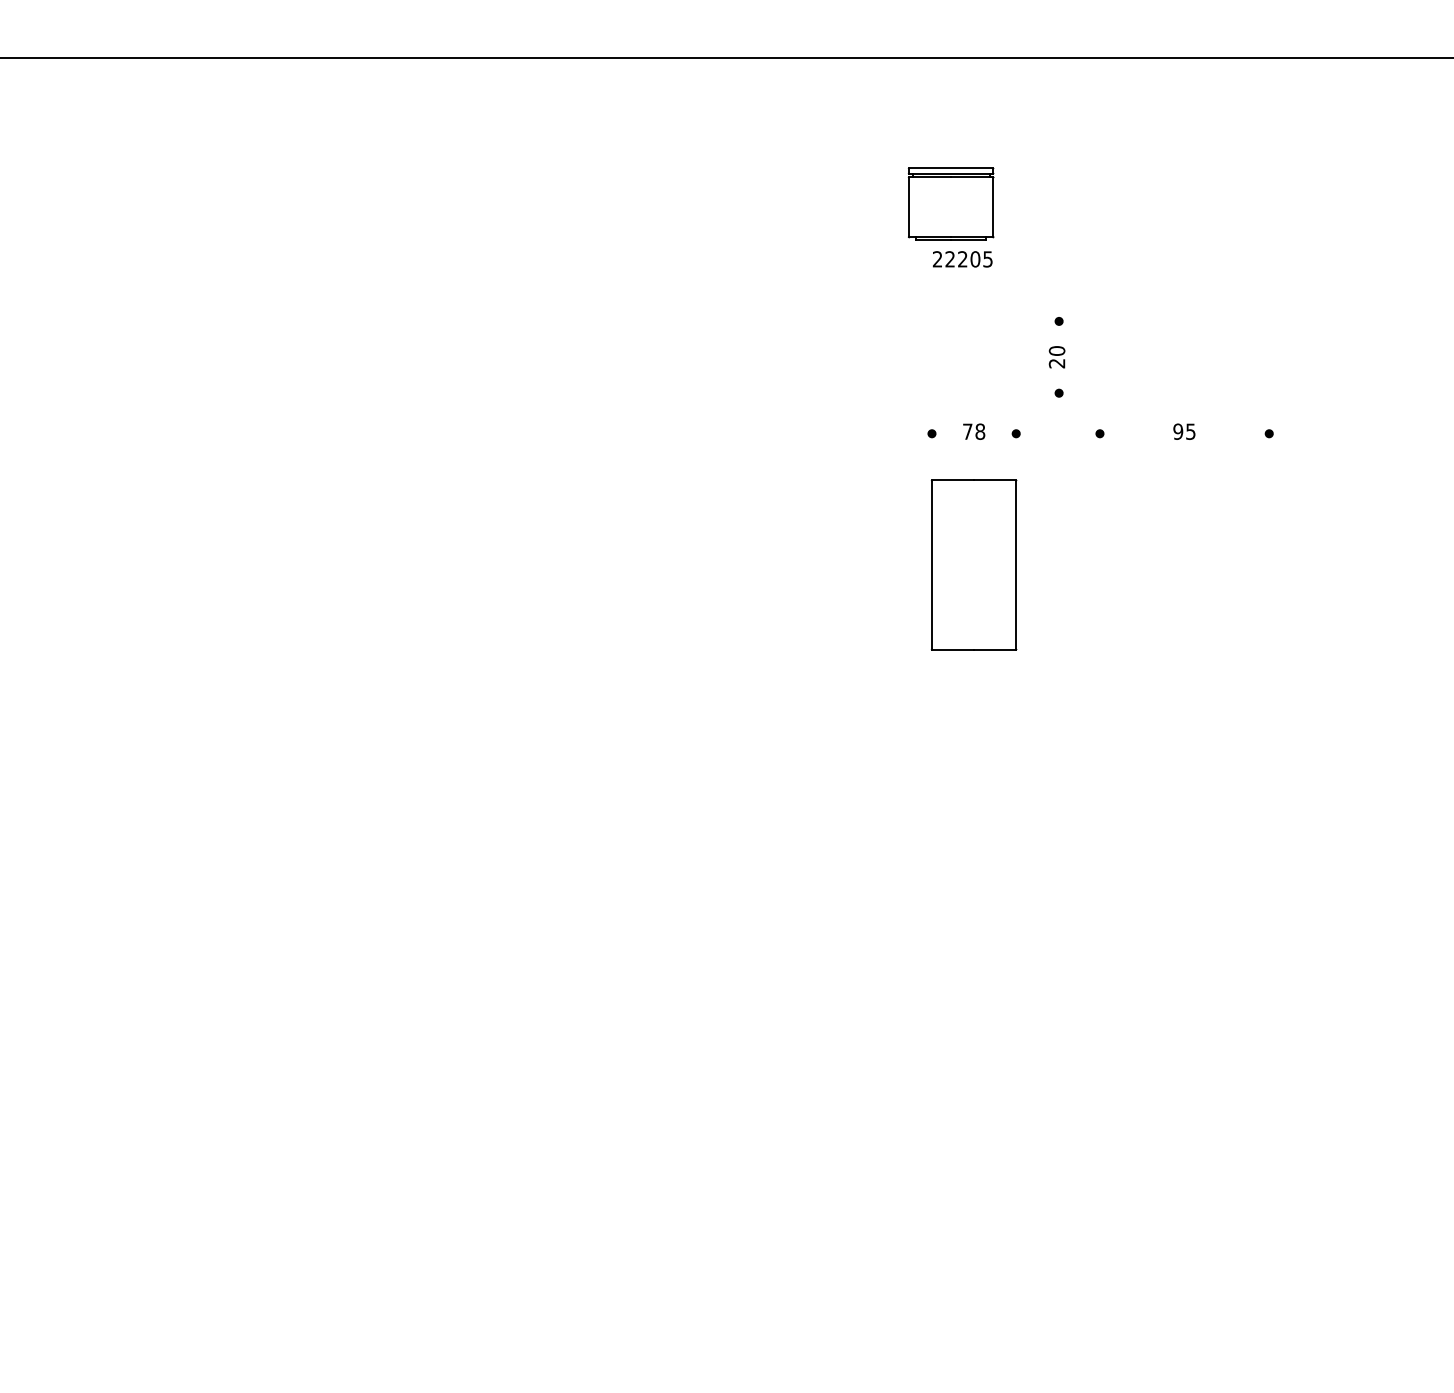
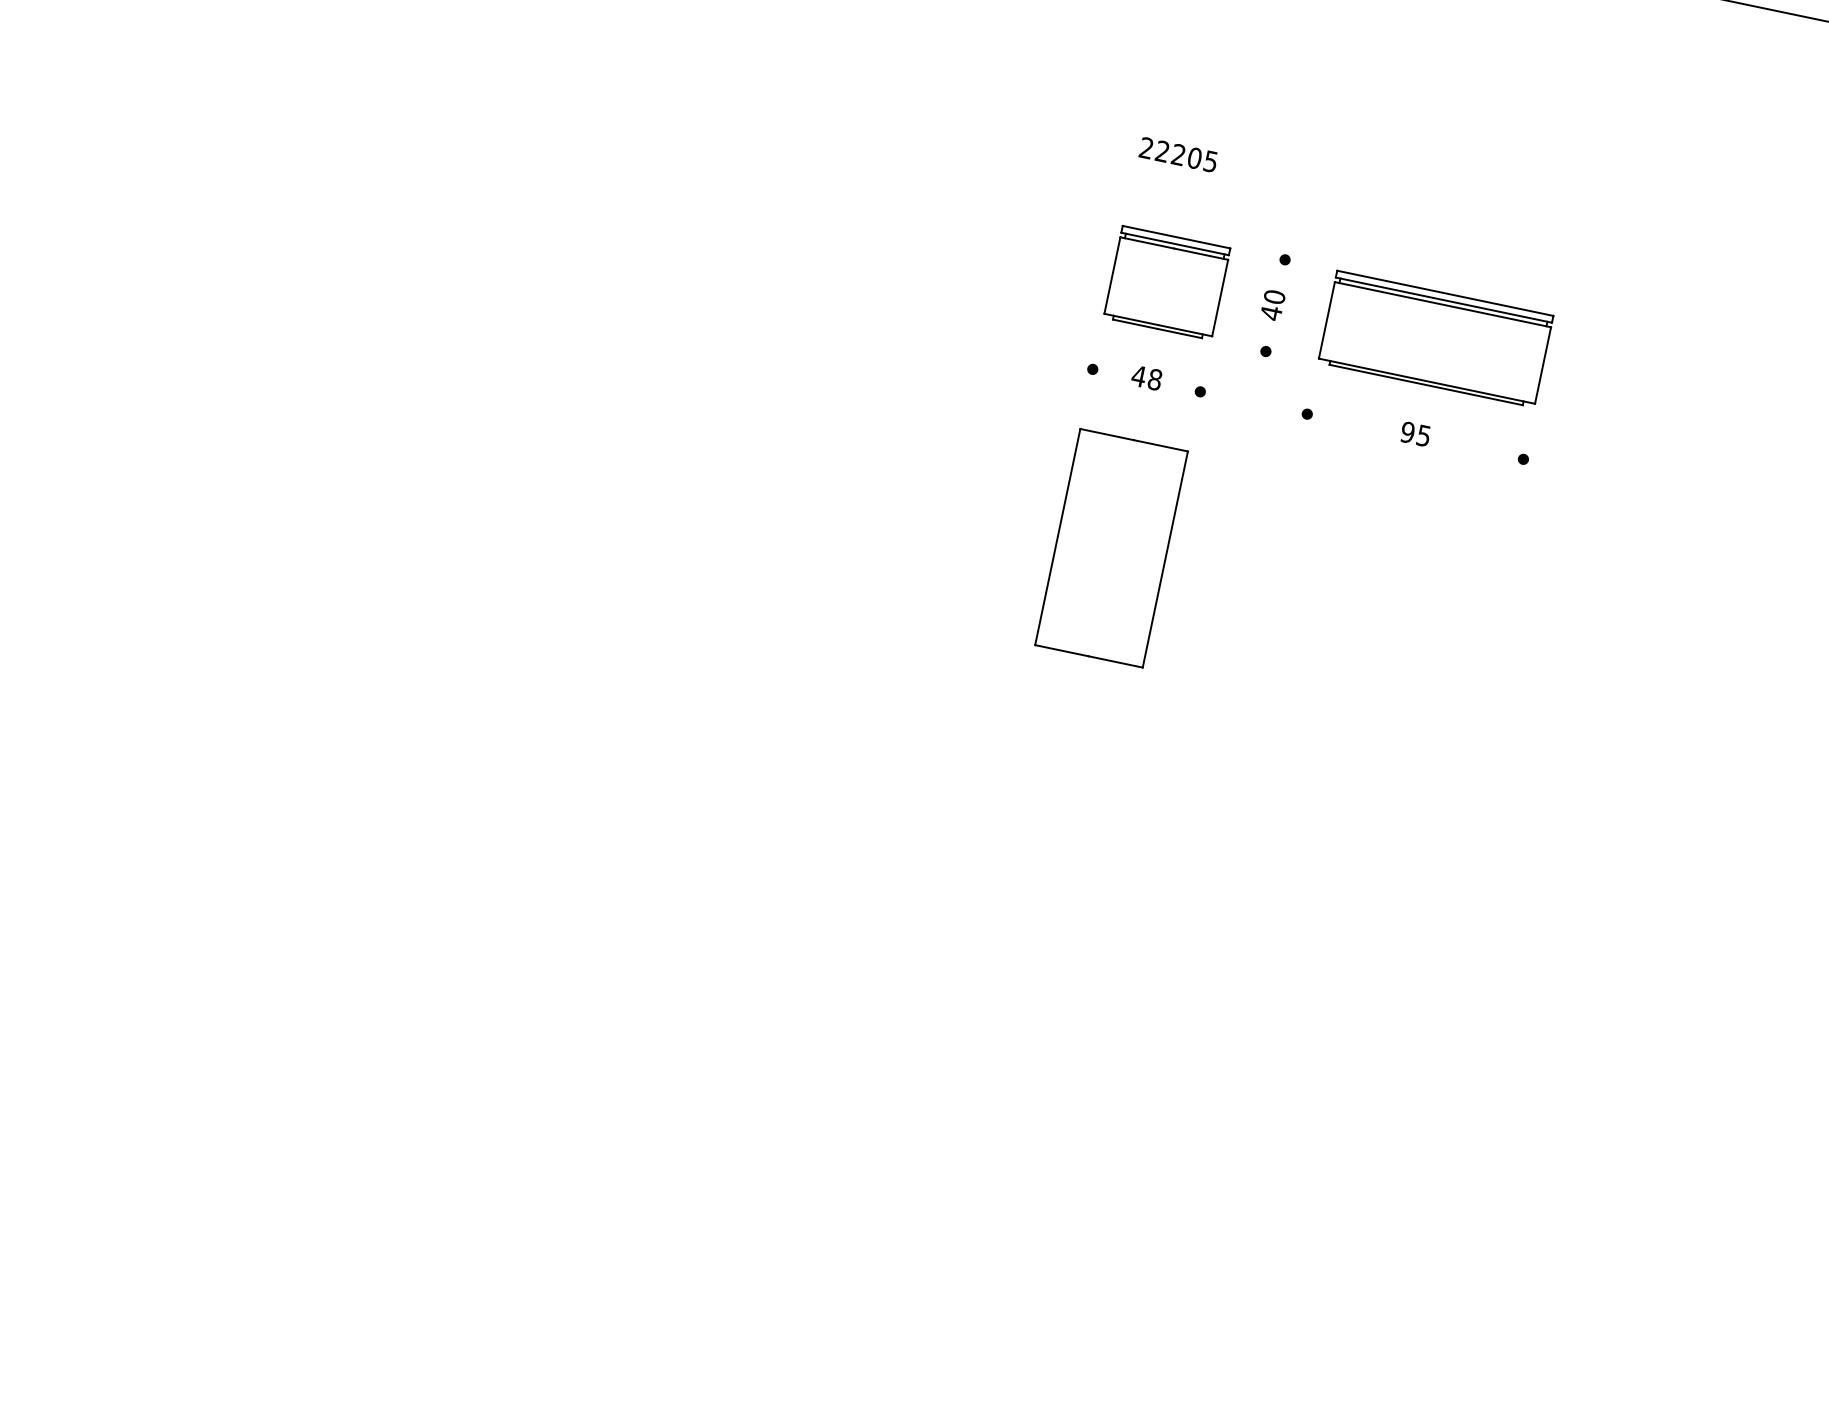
part: (950, 203) -> (1166, 281), moved
part: (1184, 356) -> (1435, 338), added
text: (1056, 363) -> (1270, 312), 20 -> 40
text: (967, 431) -> (1138, 375), 78 -> 48

